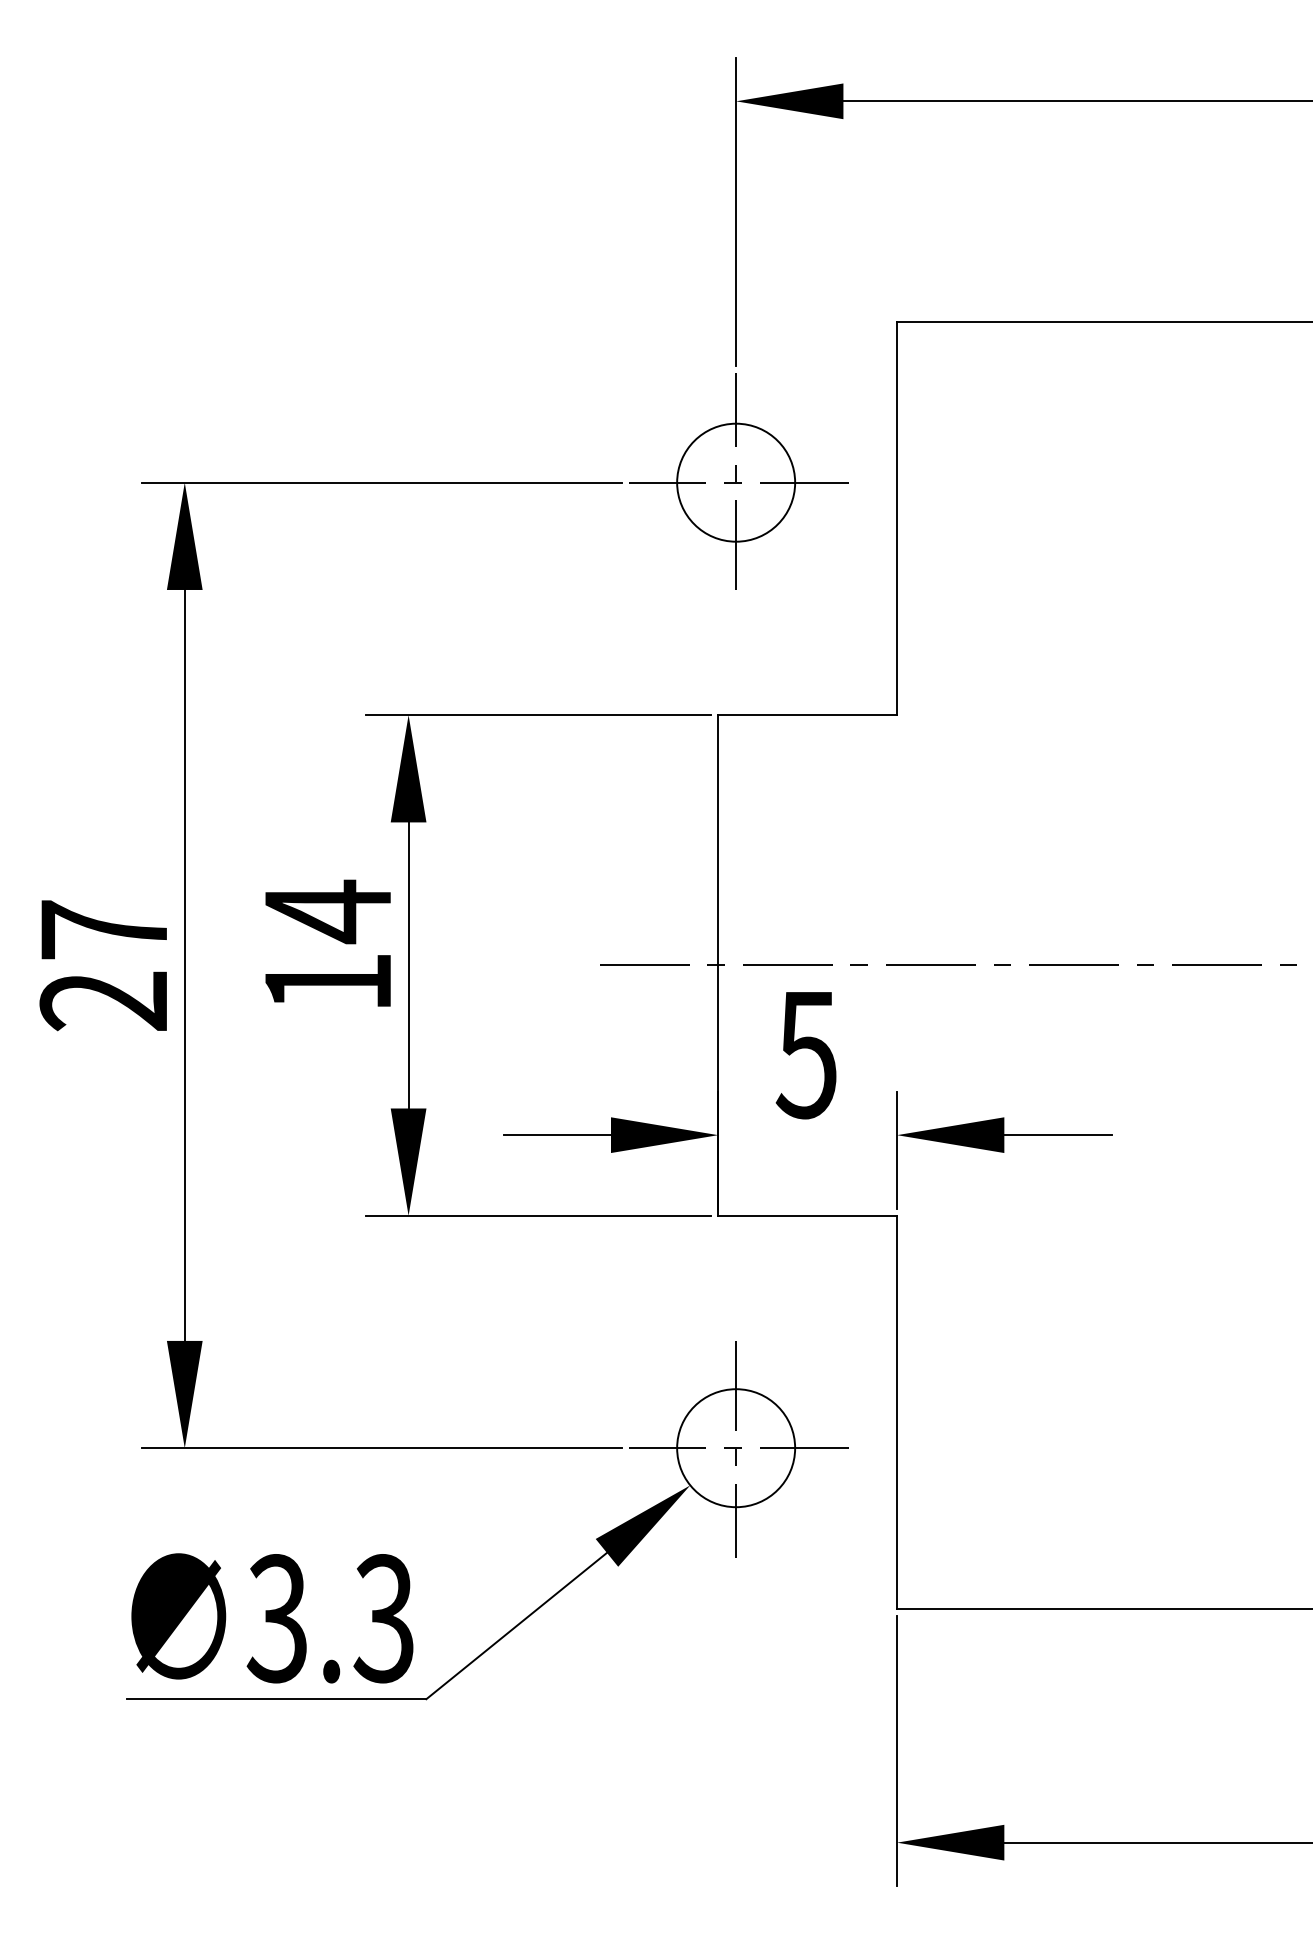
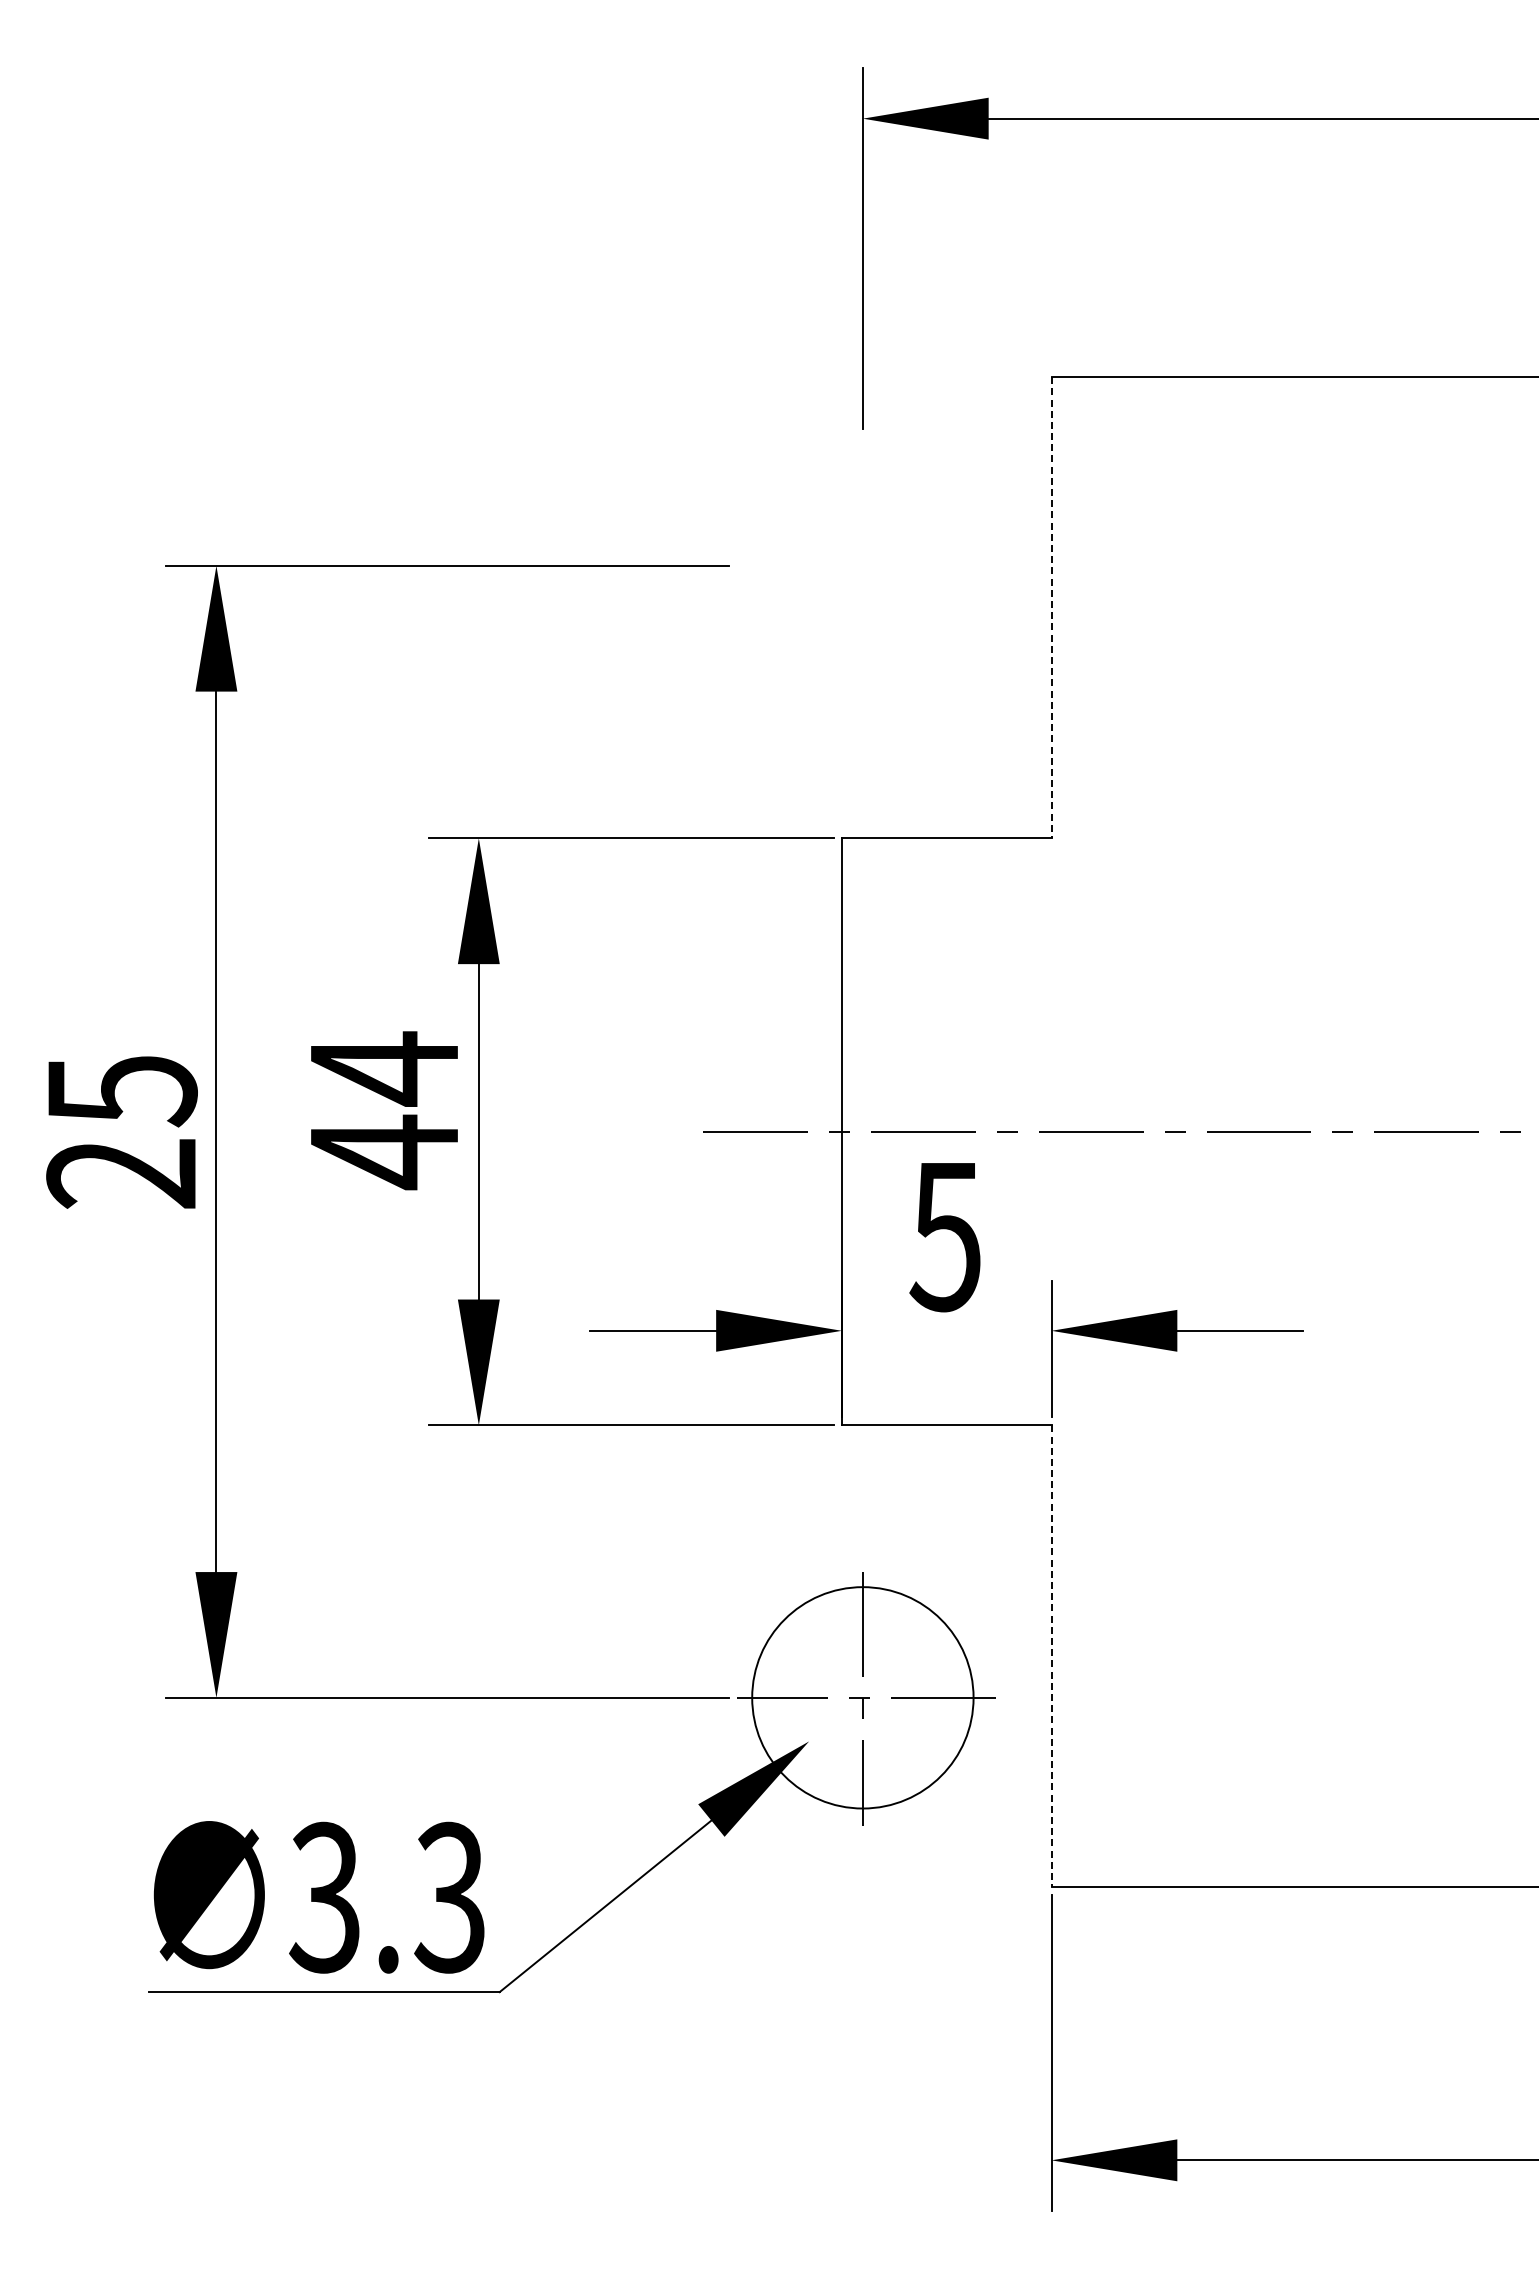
part: (739, 481) -> (866, 564), removed
line: (897, 518) -> (1051, 607), solid -> dashed
text: (104, 931) -> (122, 1091), 27 -> 25
text: (328, 983) -> (384, 1152), 14 -> 44
line: (897, 1412) -> (1051, 1655), solid -> dashed
circle: (735, 1447) -> (862, 1697), size x1.6

